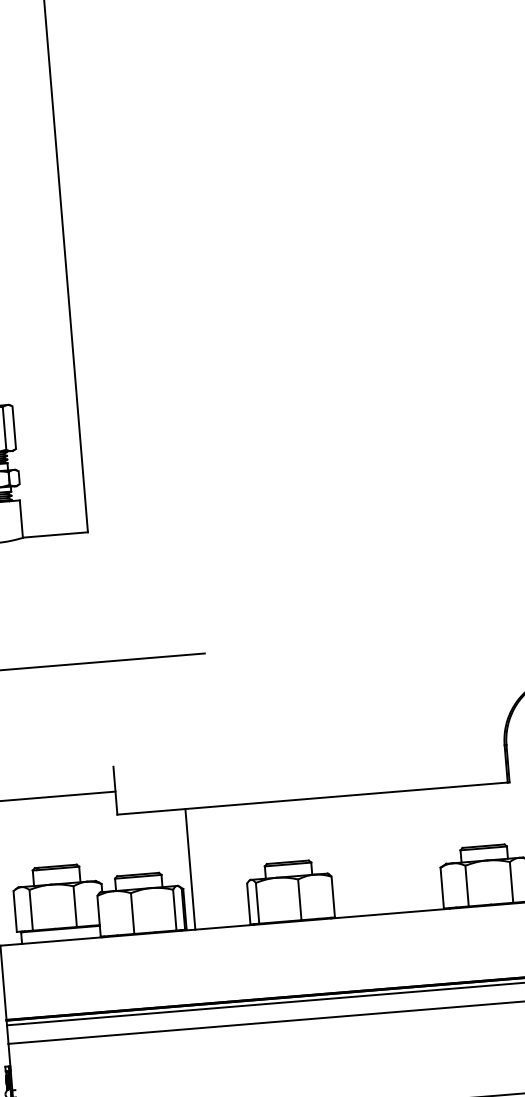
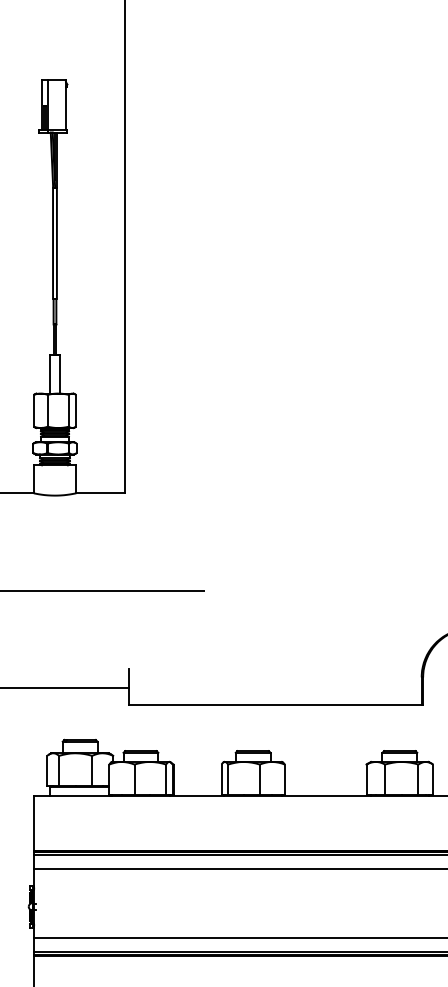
line: (190, 869) -> (180, 750), removed

